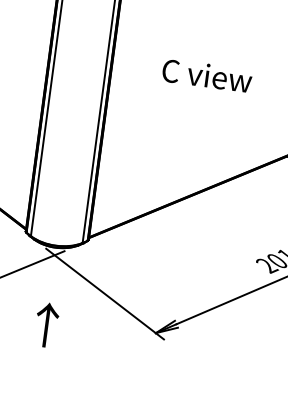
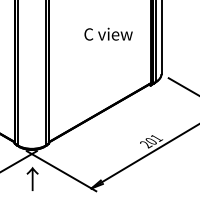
text: (207, 74) -> (108, 33), moved
text: (46, 324) -> (32, 178), moved

